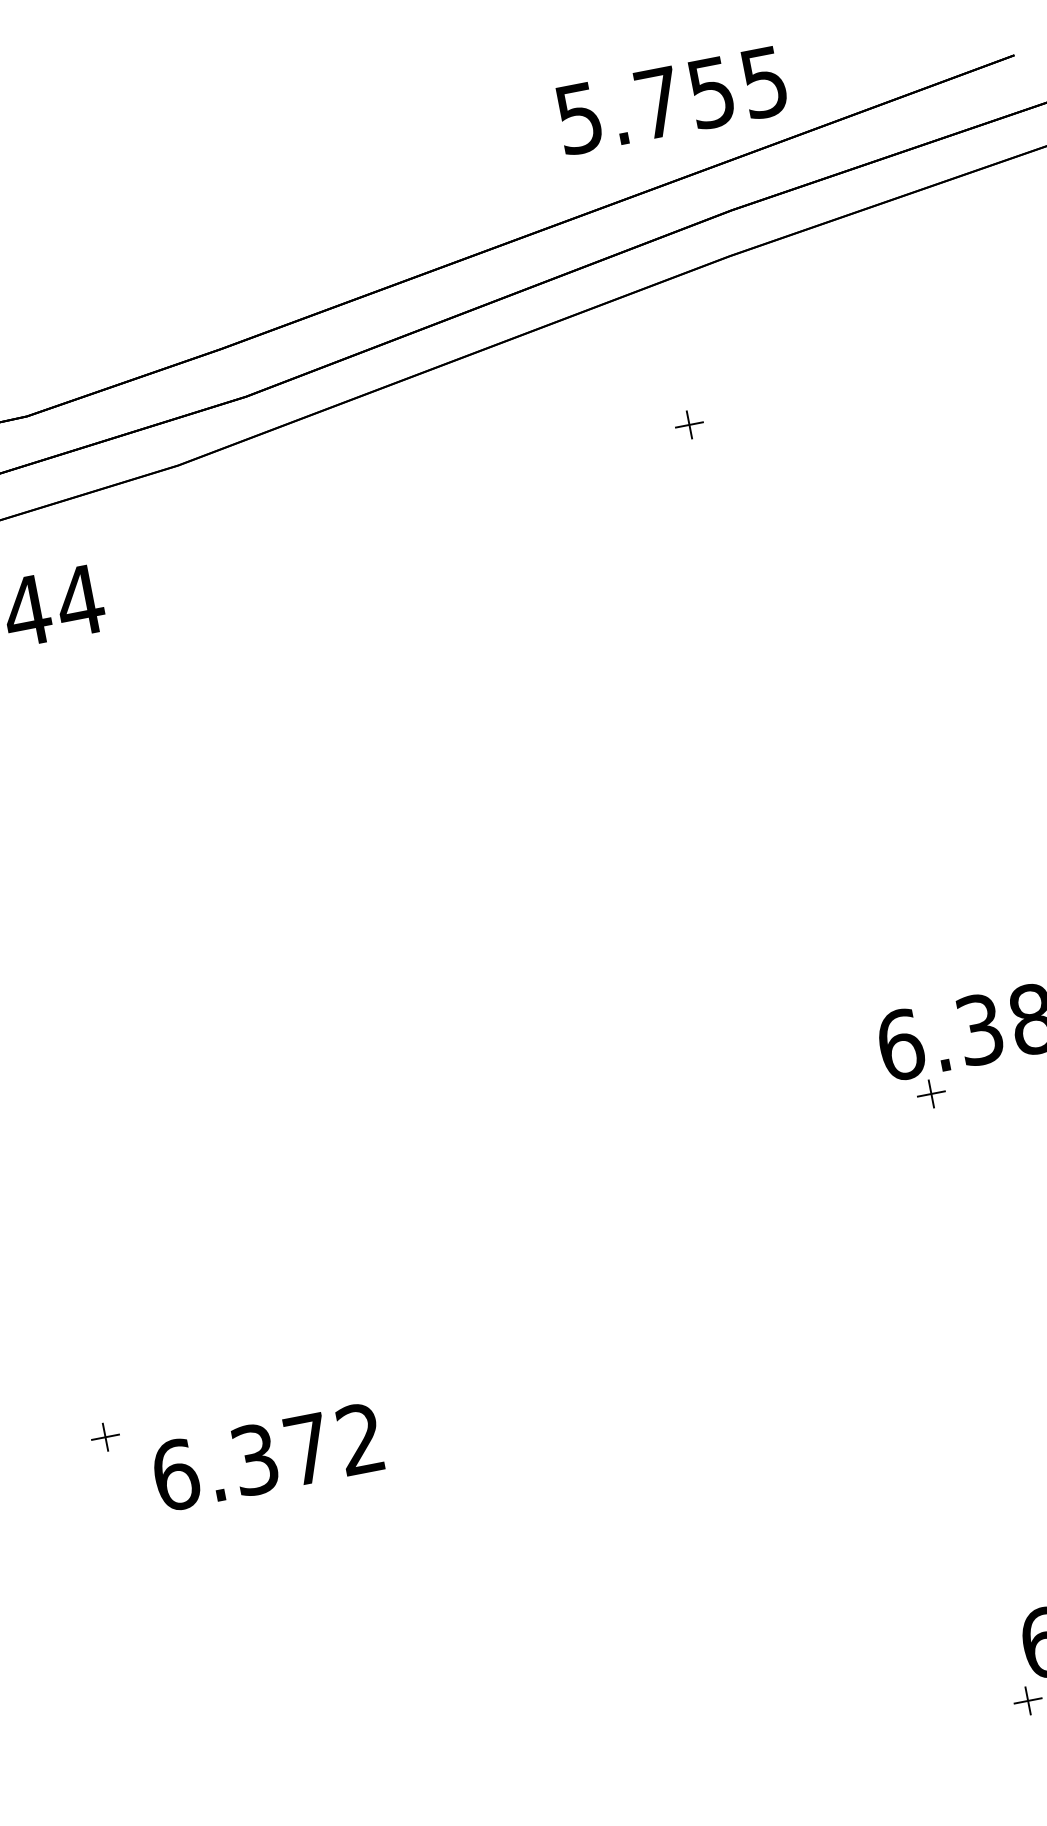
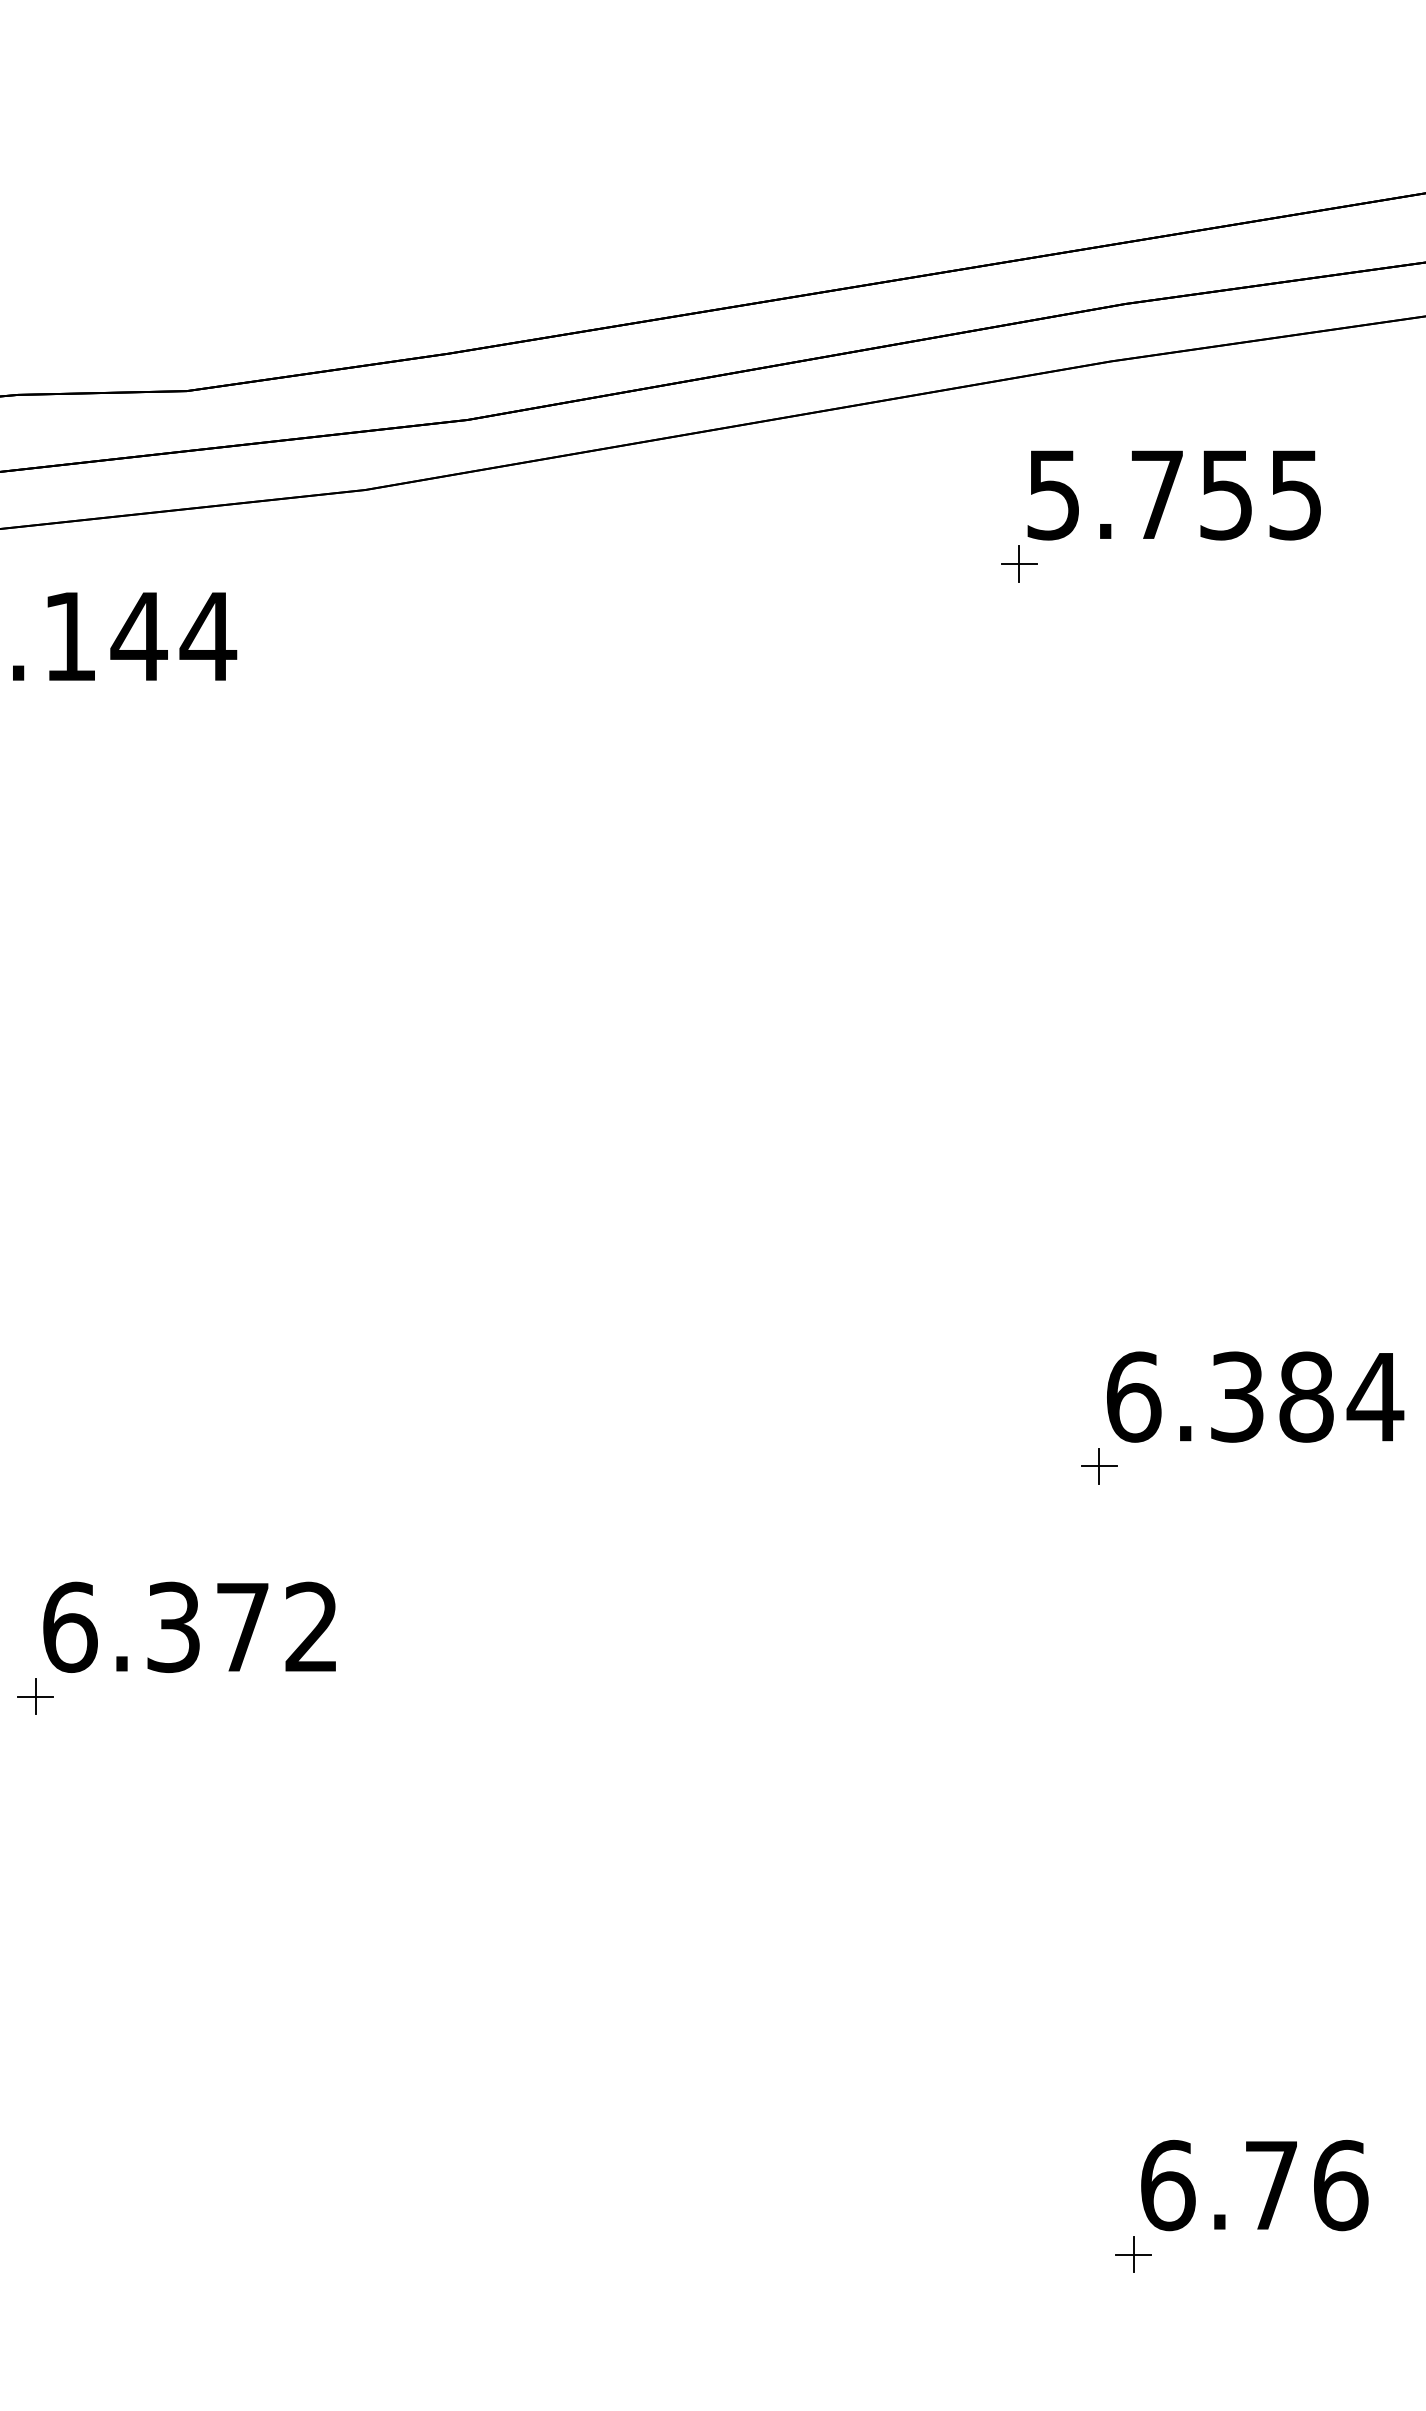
text: (671, 101) -> (1173, 495), moved
part: (931, 1094) -> (1099, 1466), moved
text: (267, 1456) -> (189, 1626), moved

